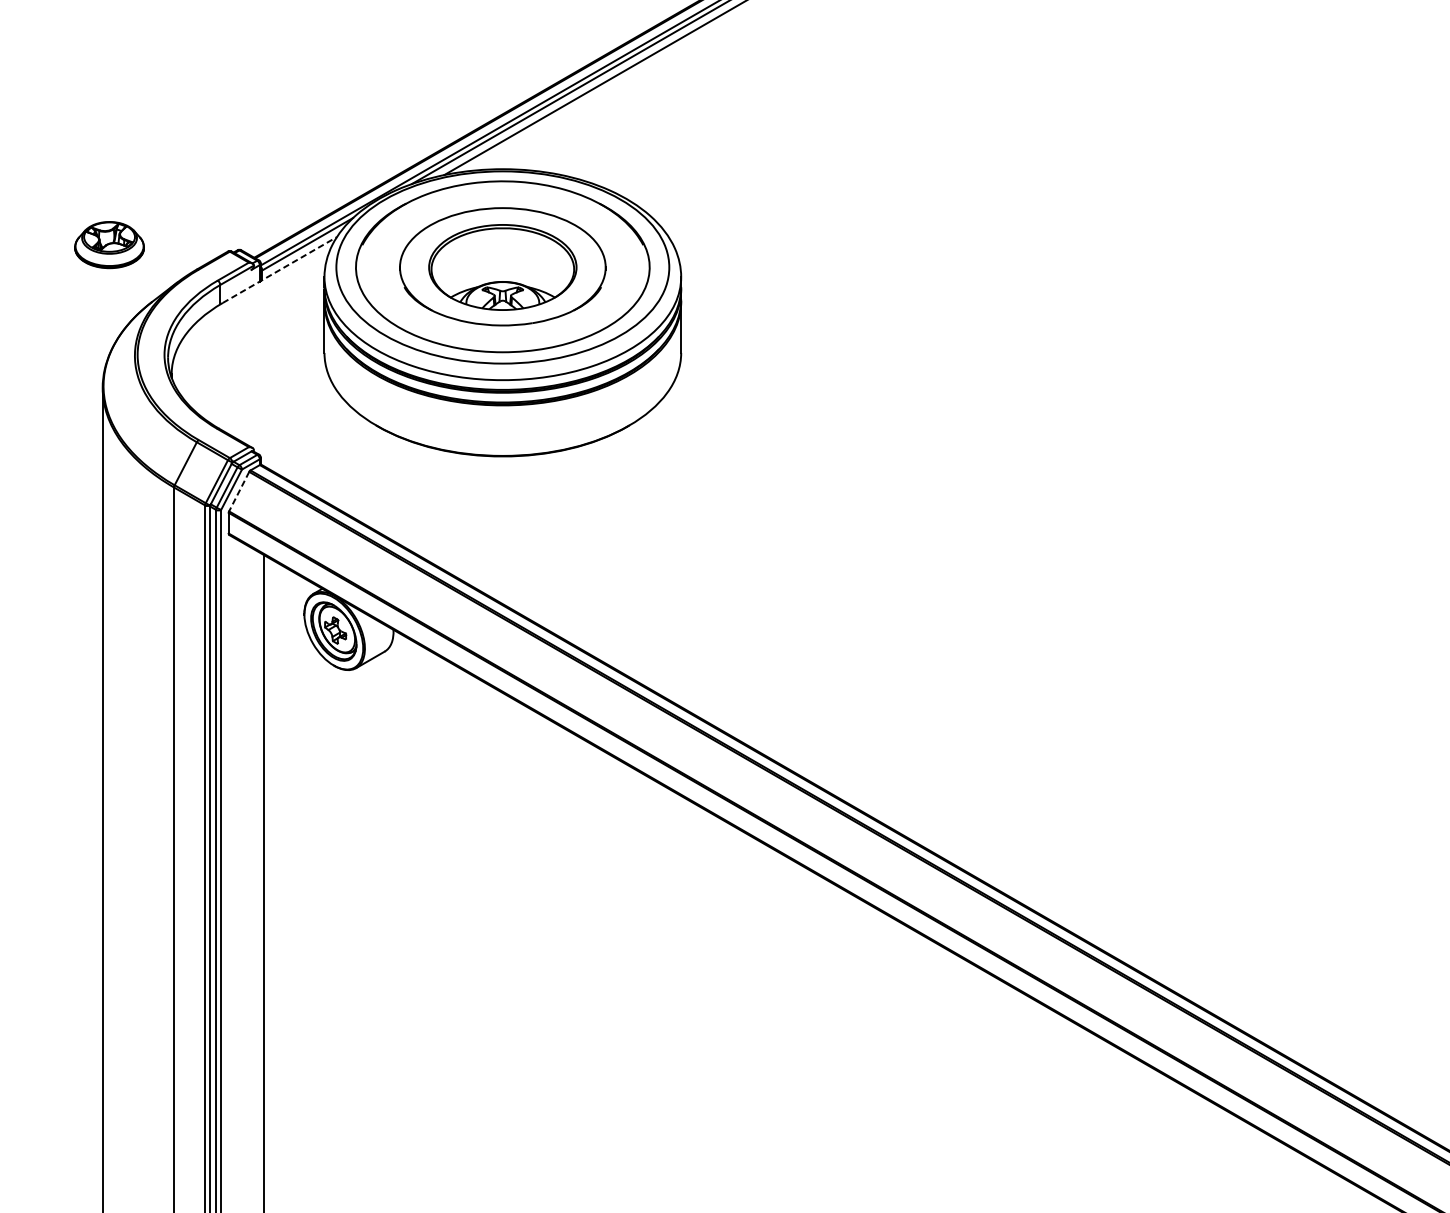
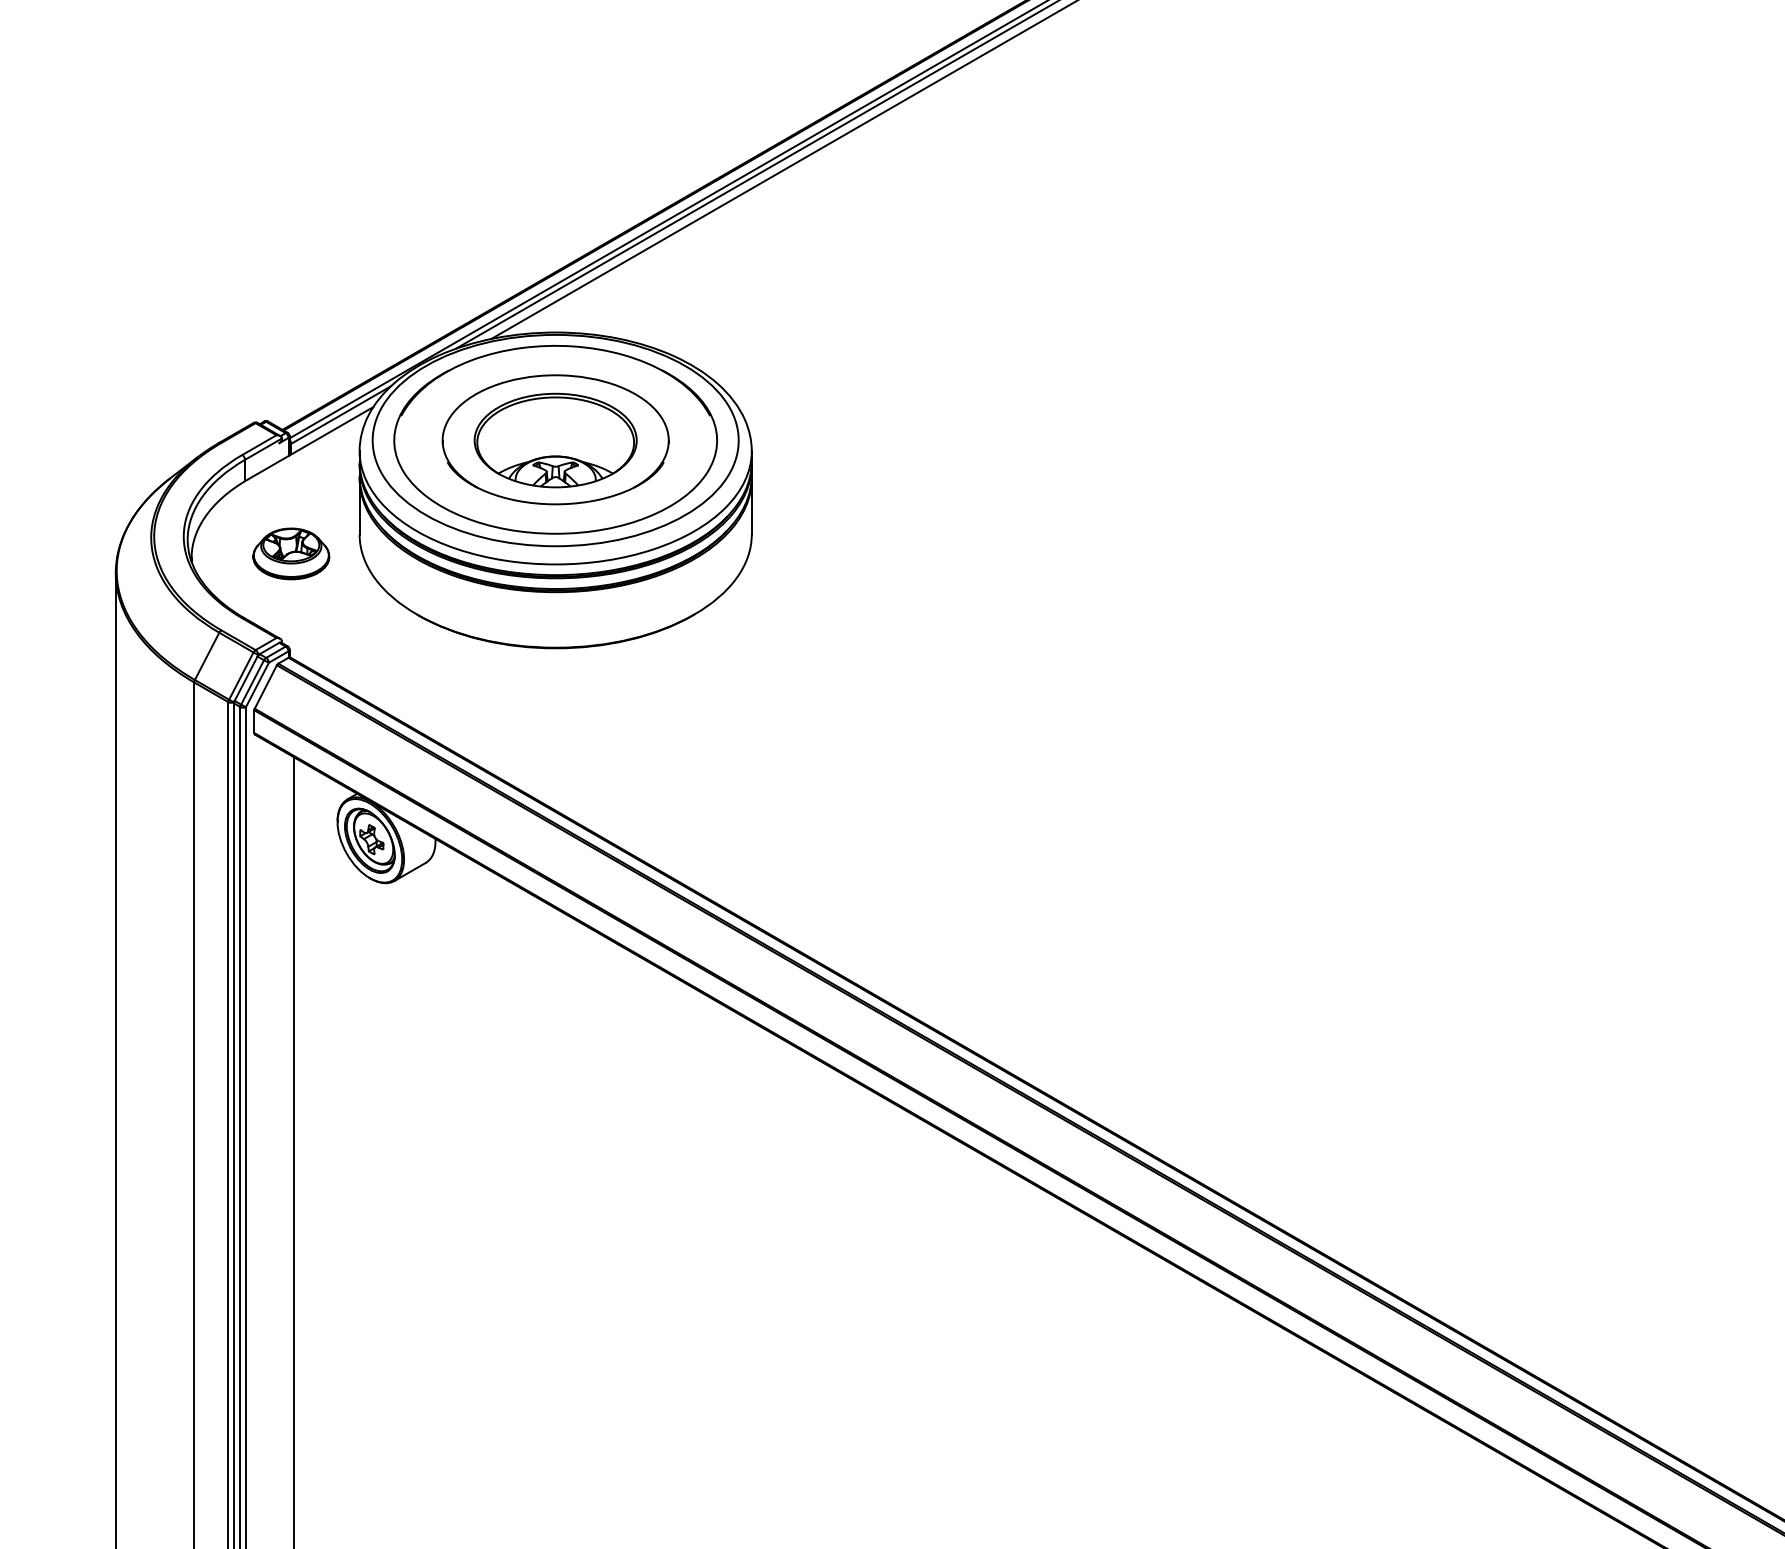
part: (109, 244) -> (291, 553), moved
line: (280, 270) -> (311, 443), dashed -> solid
line: (238, 492) -> (265, 687), dashed -> solid

